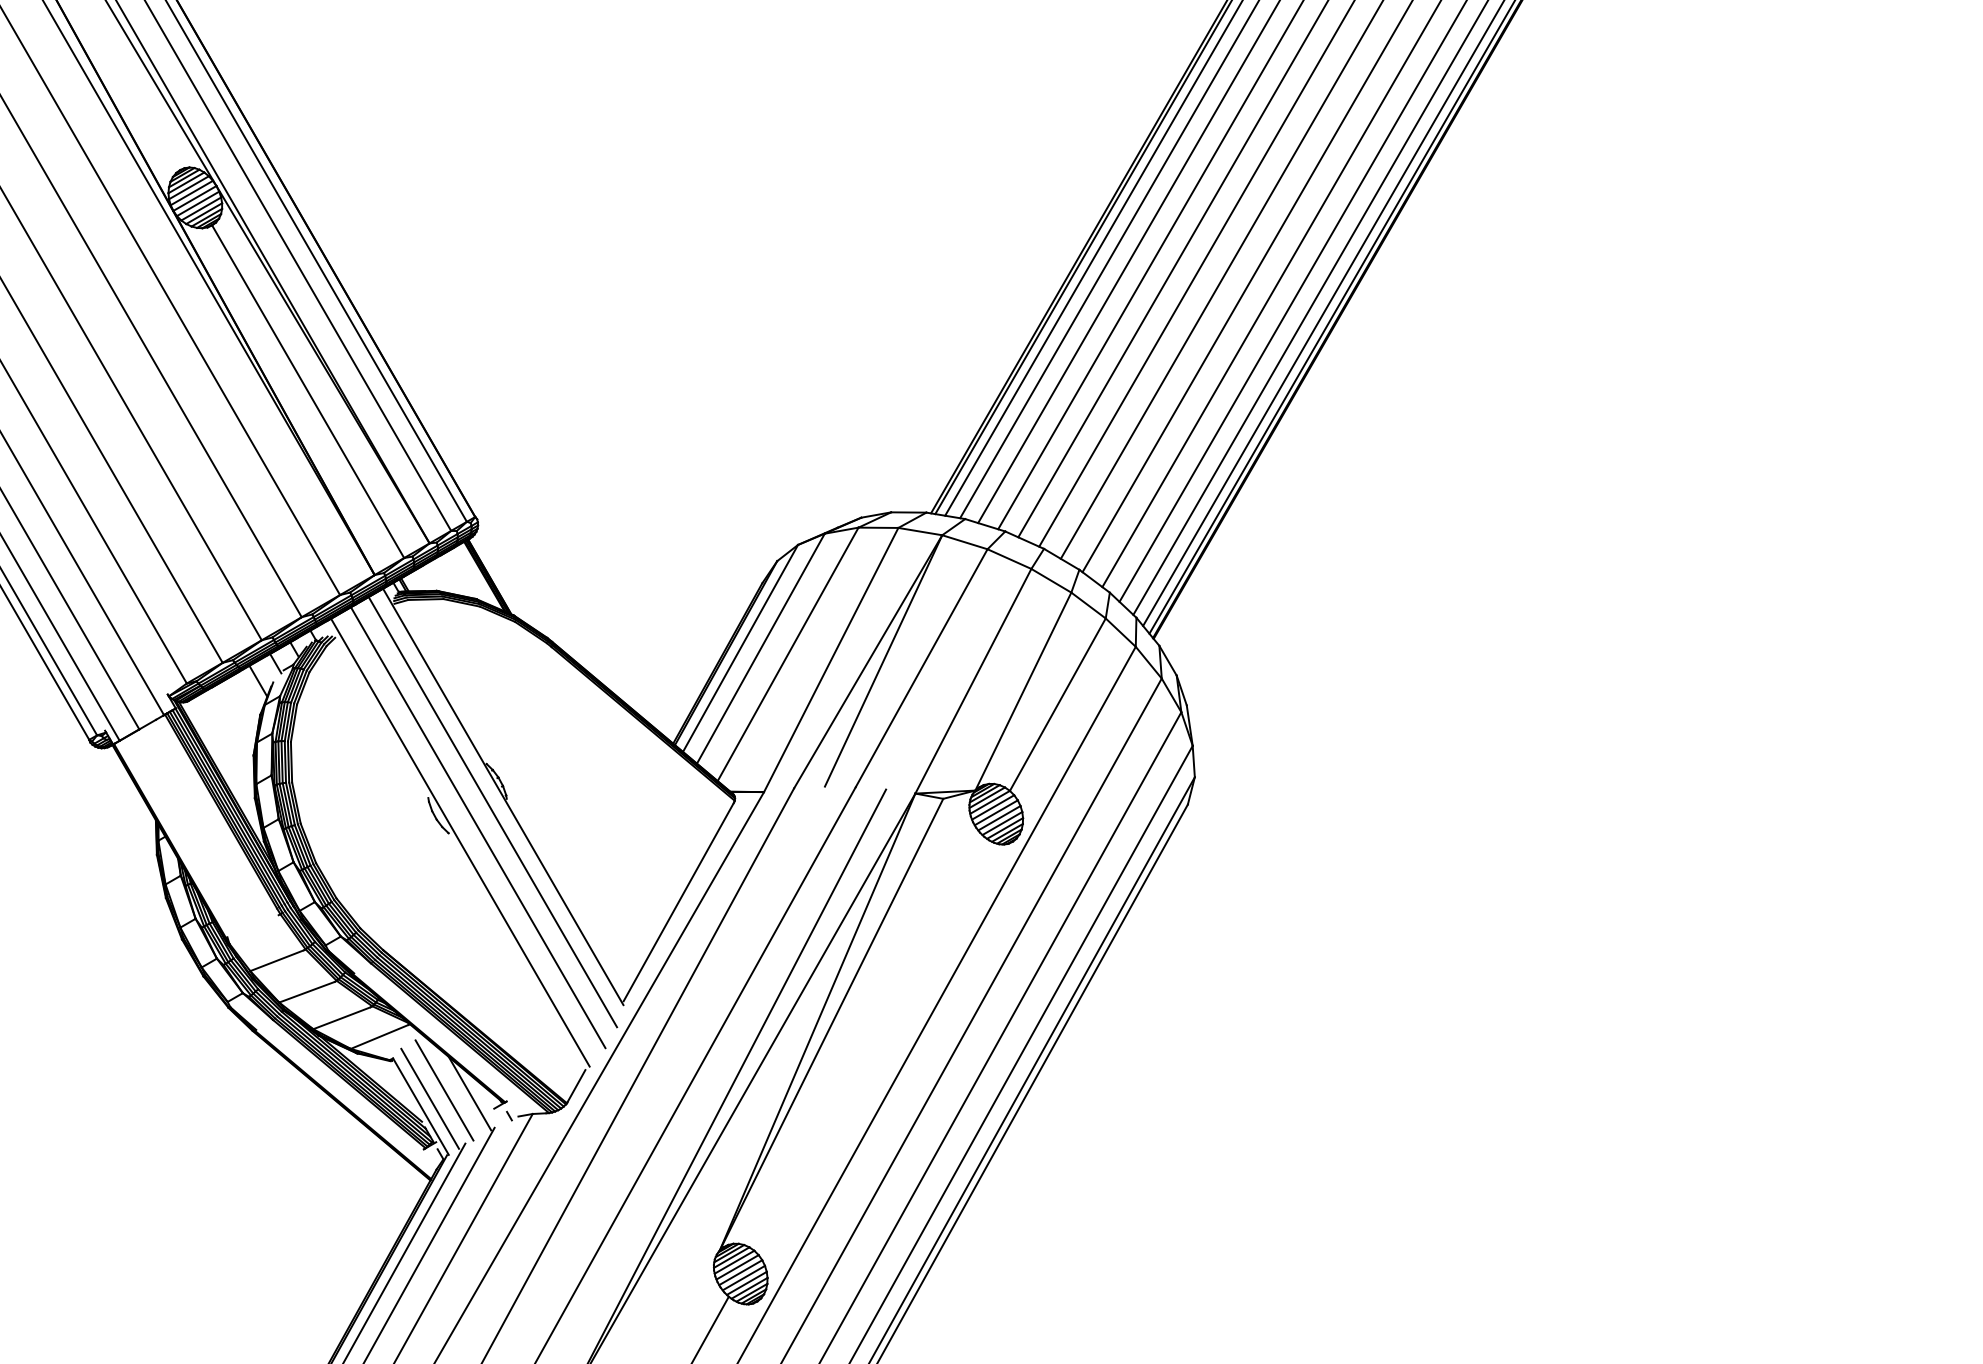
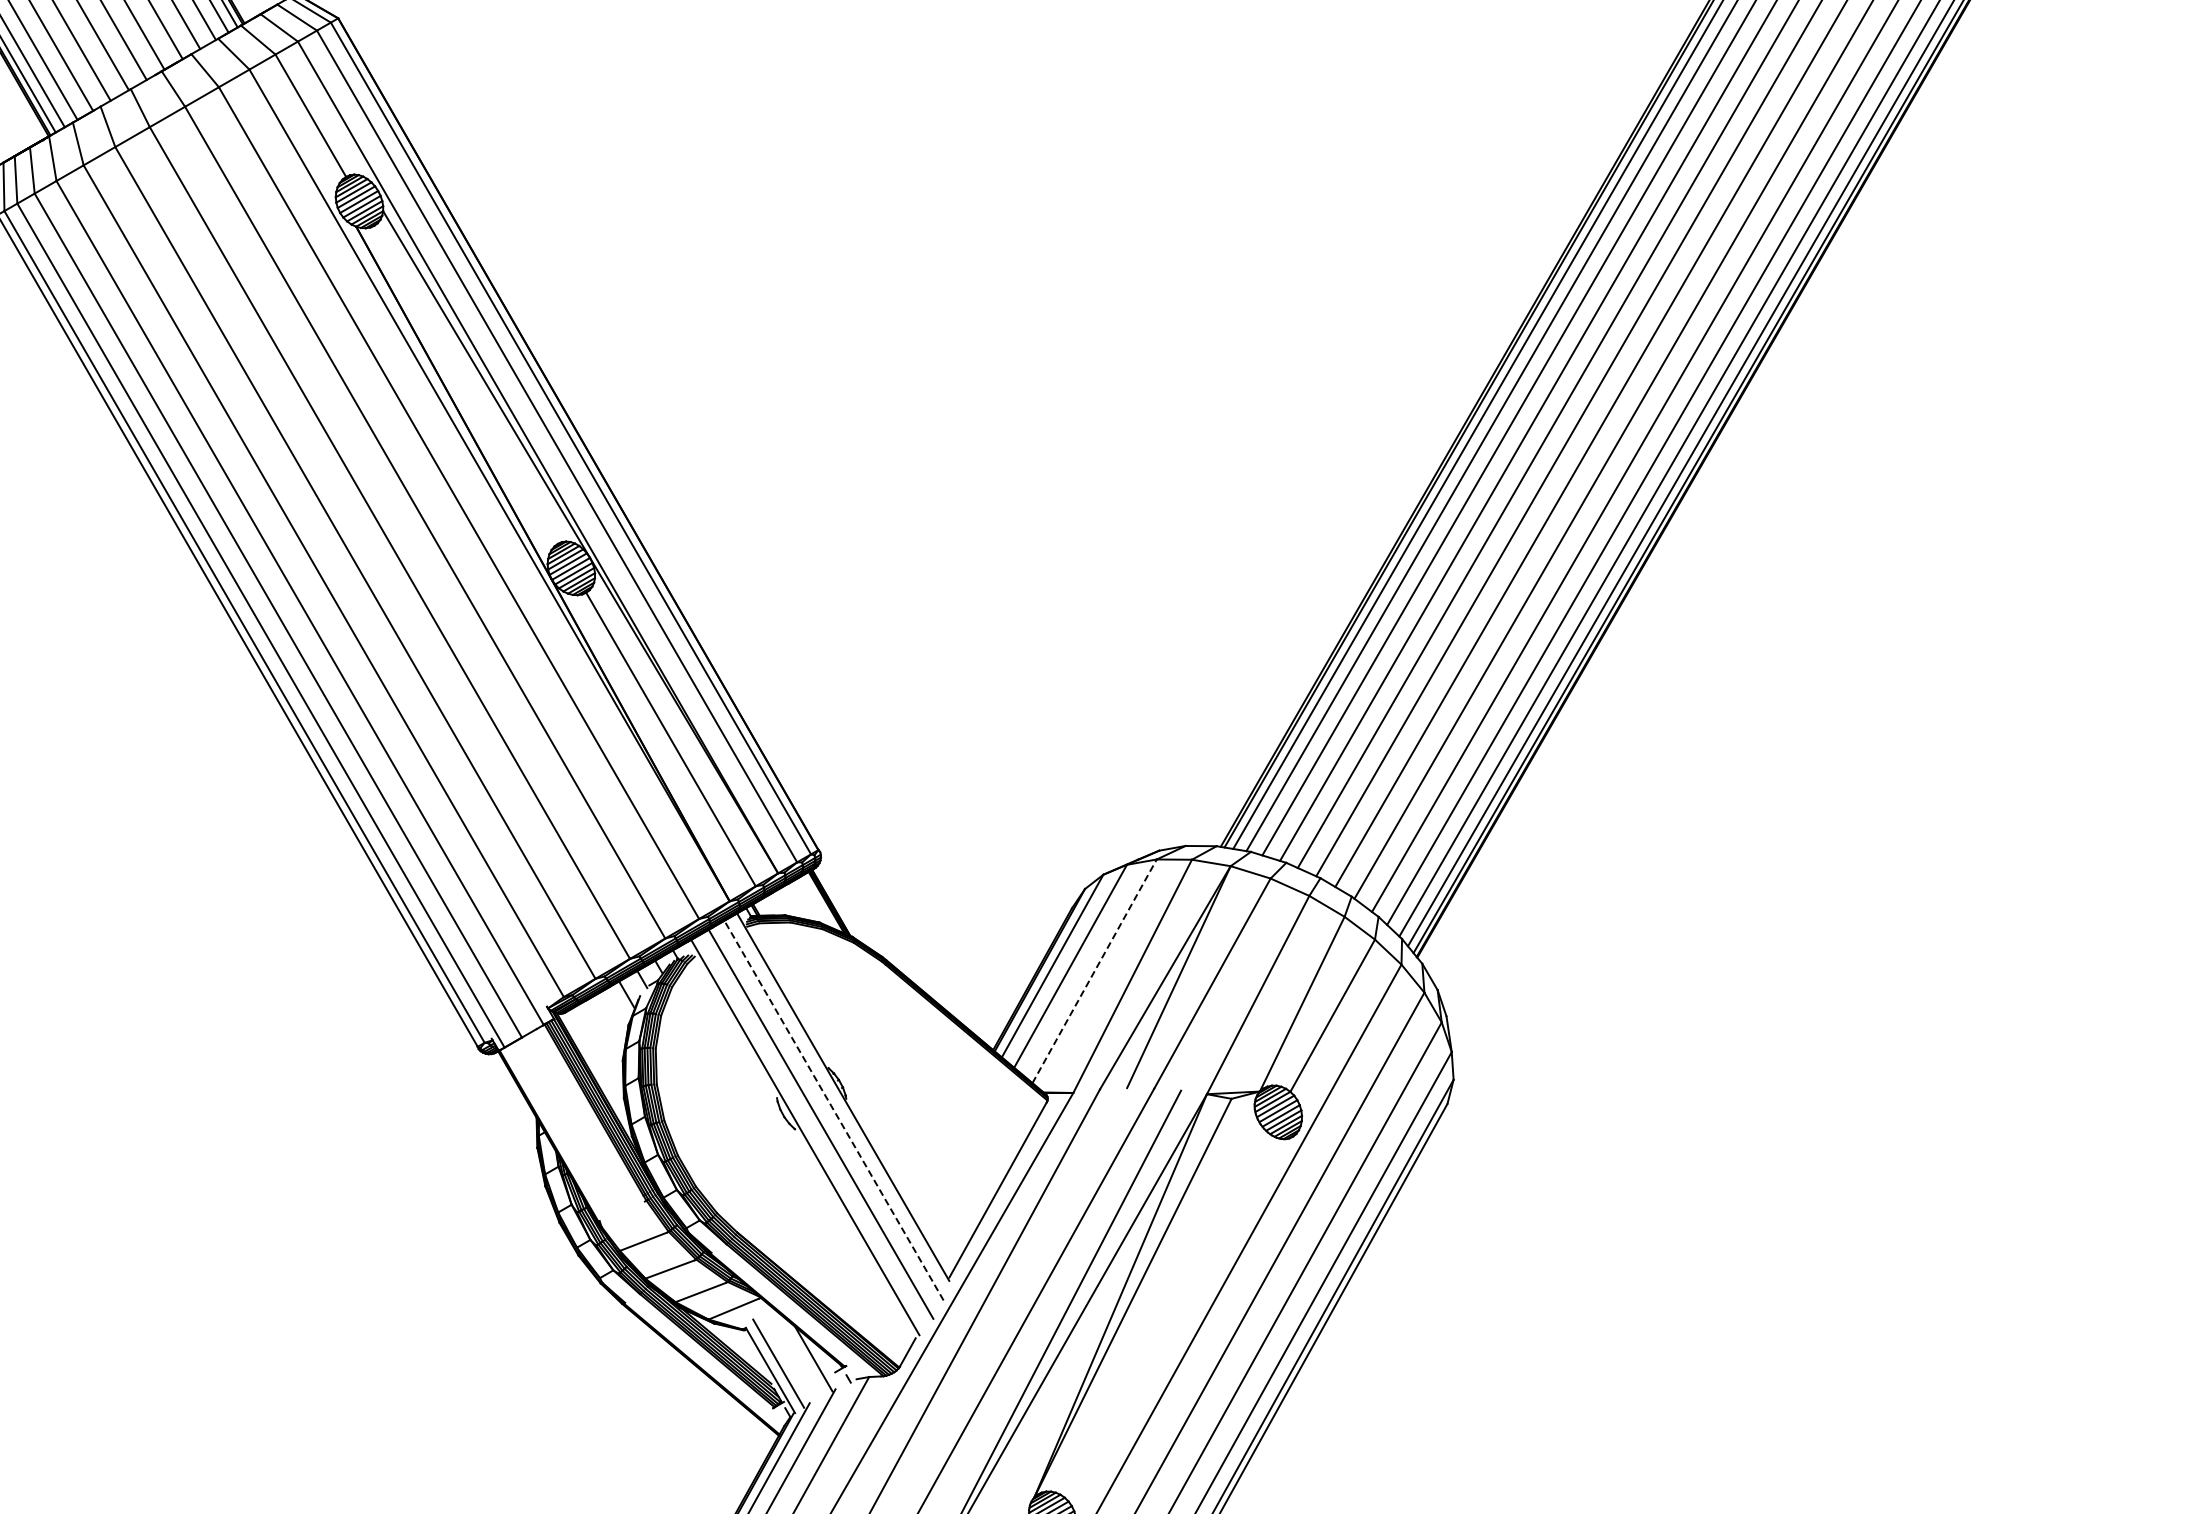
line: (787, 654) -> (1094, 971), solid -> dashed
line: (492, 812) -> (833, 1110), solid -> dashed
line: (443, 1090) -> (790, 1356), removed

